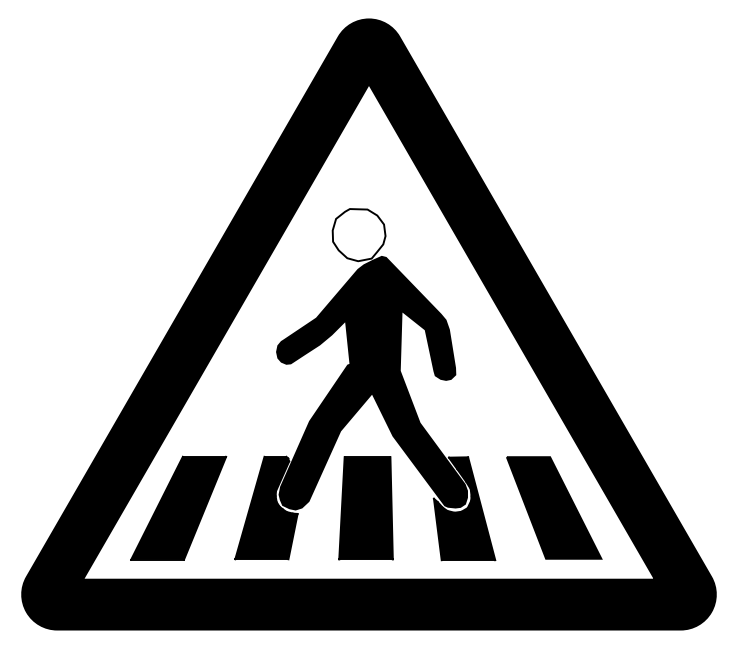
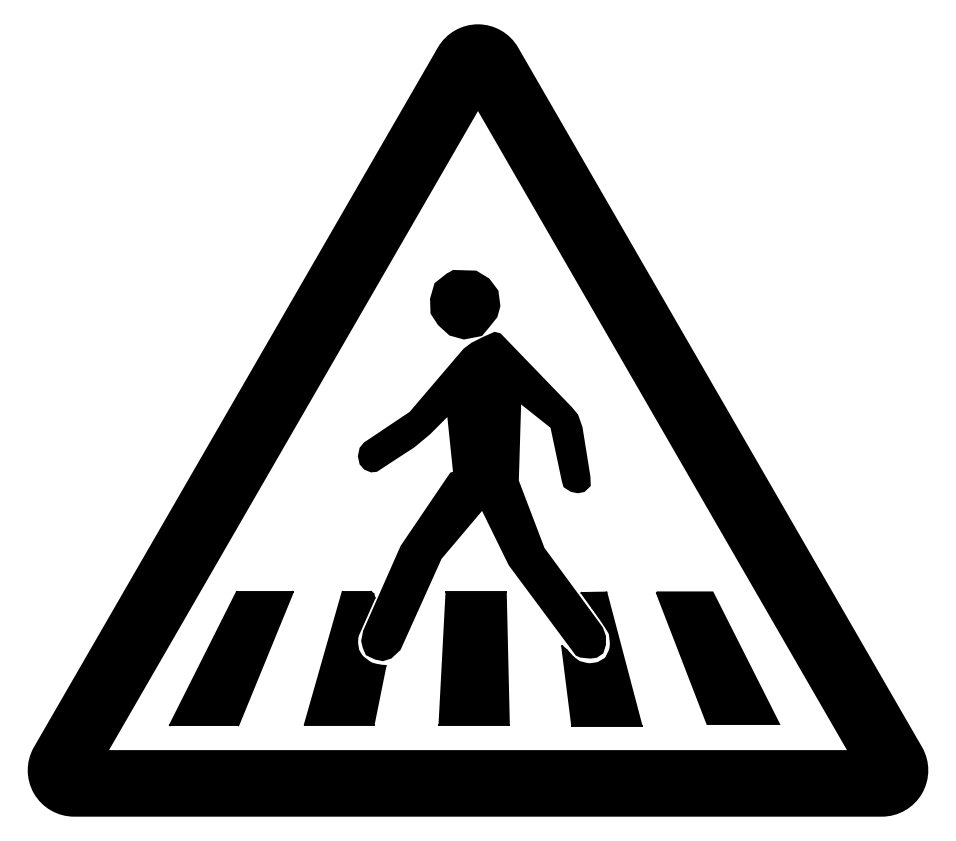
fill: (358, 234) -> (464, 304), added

